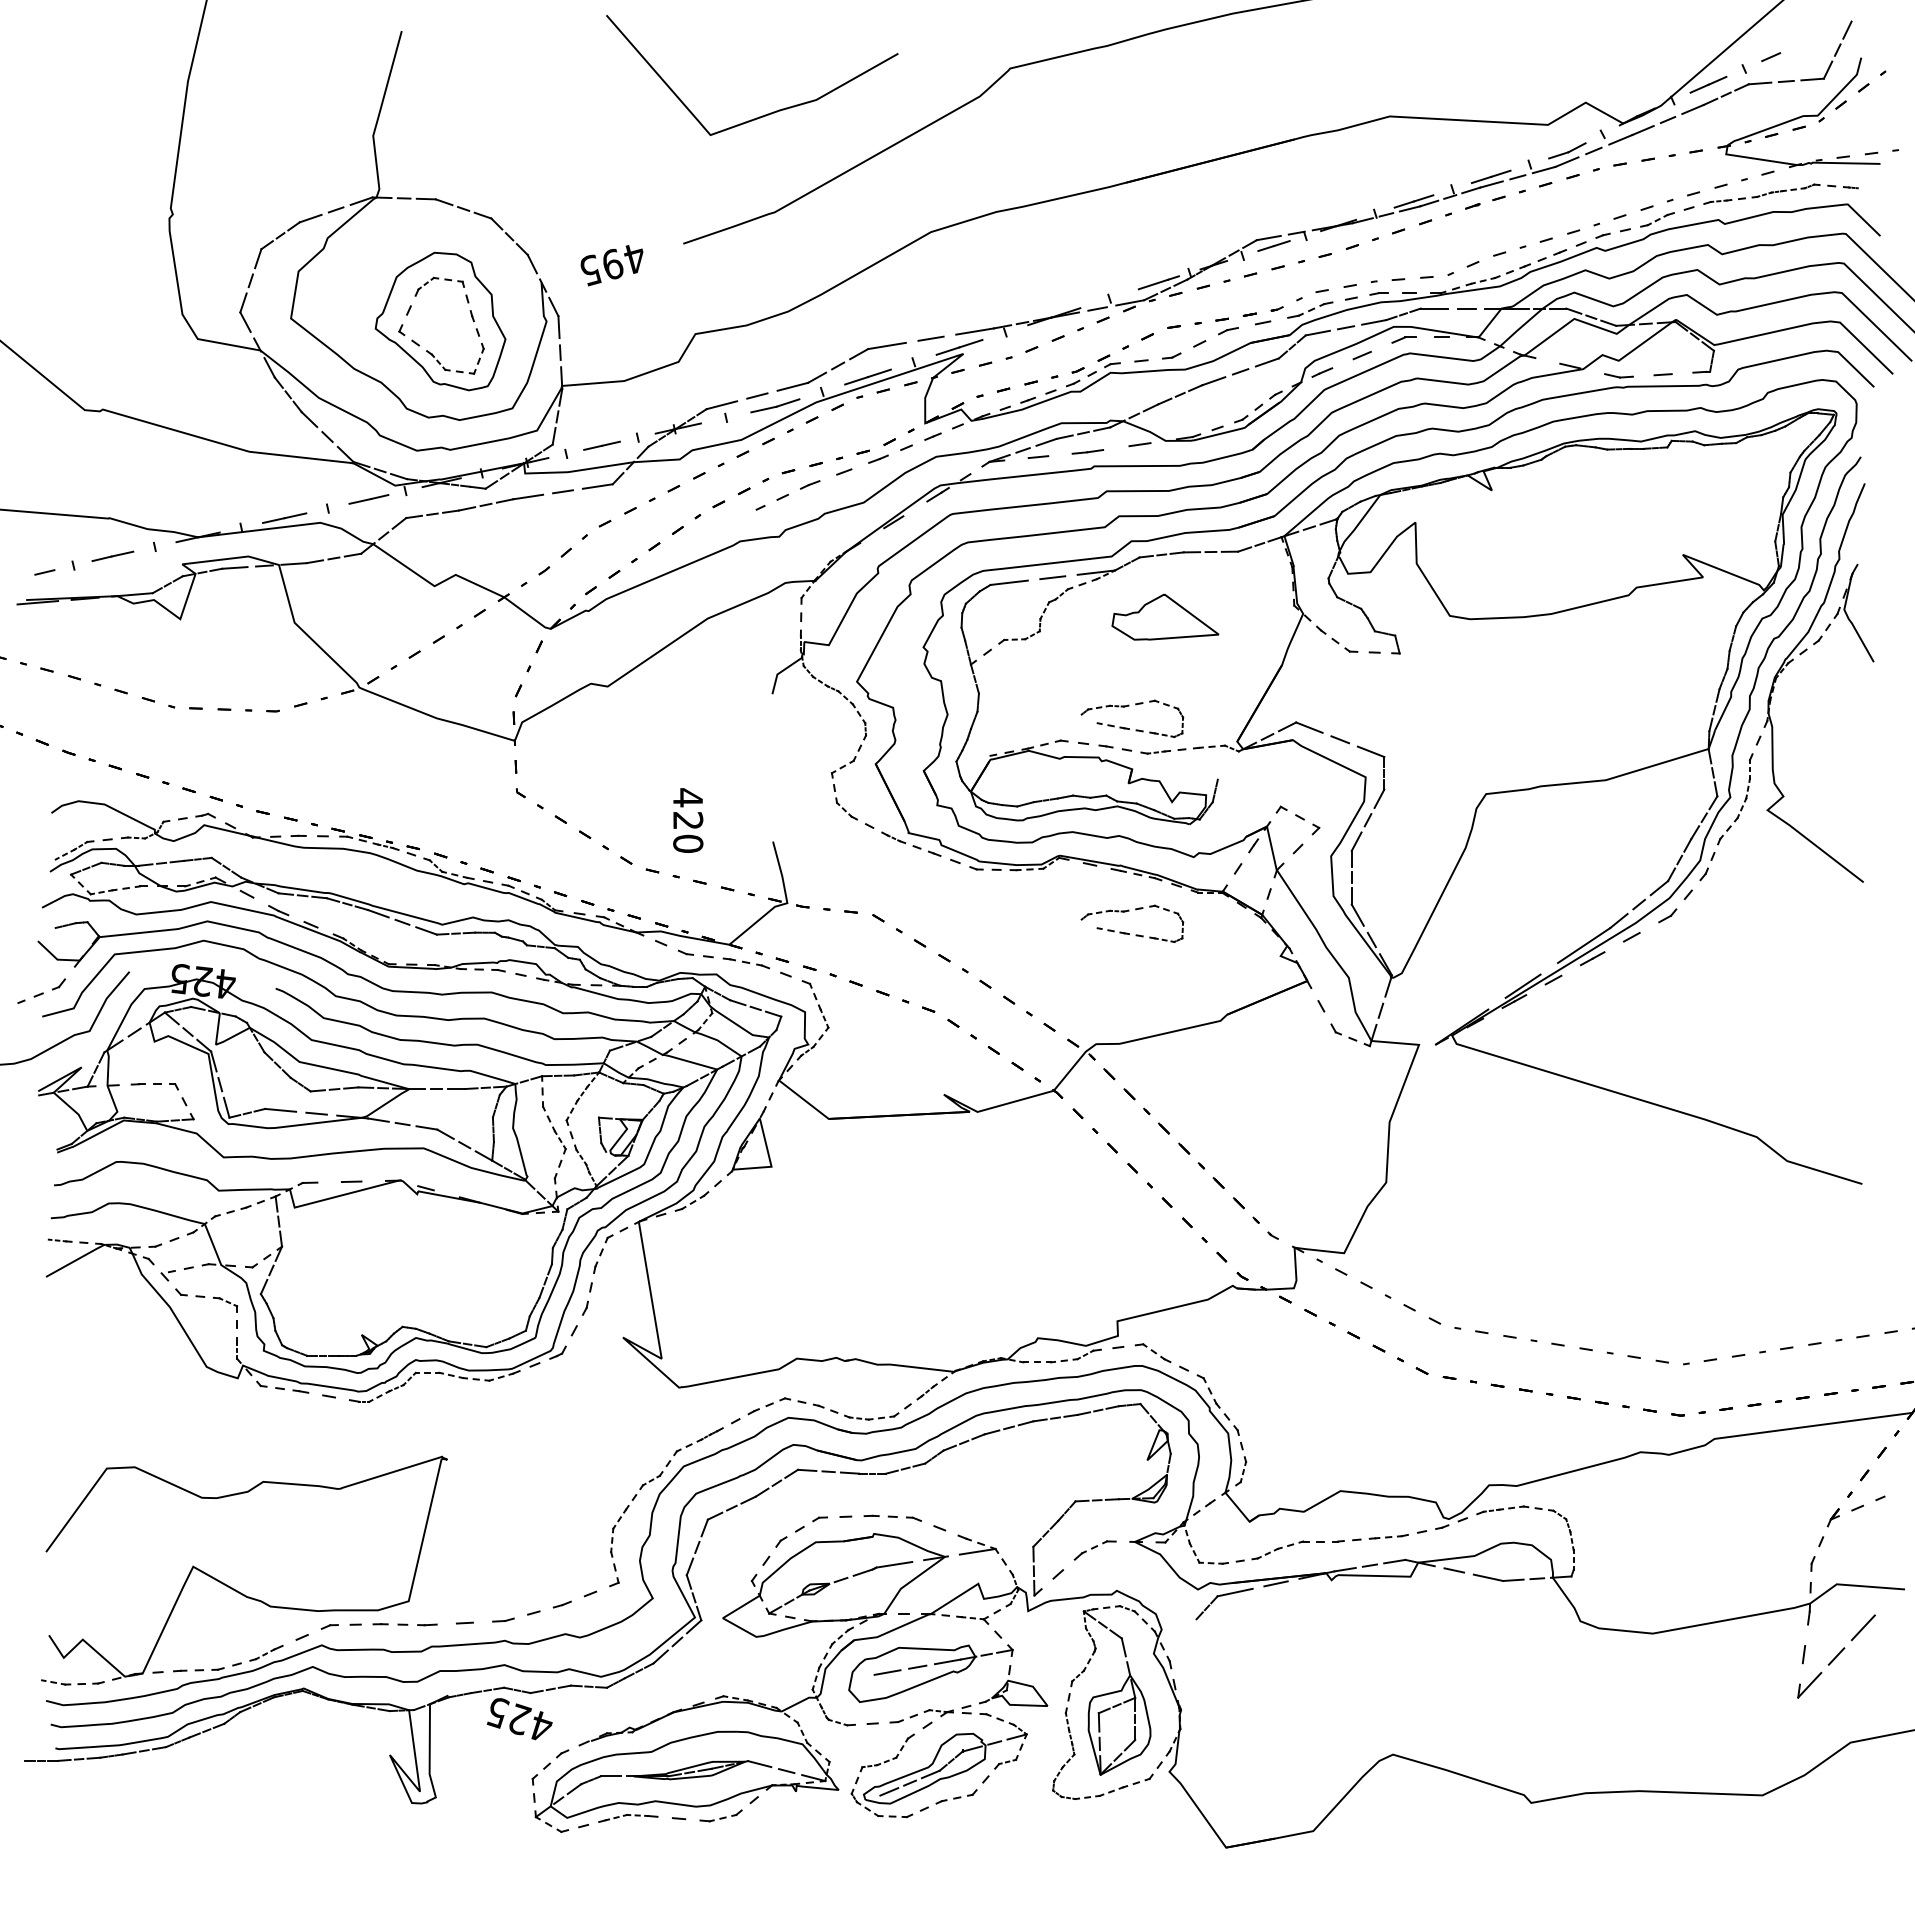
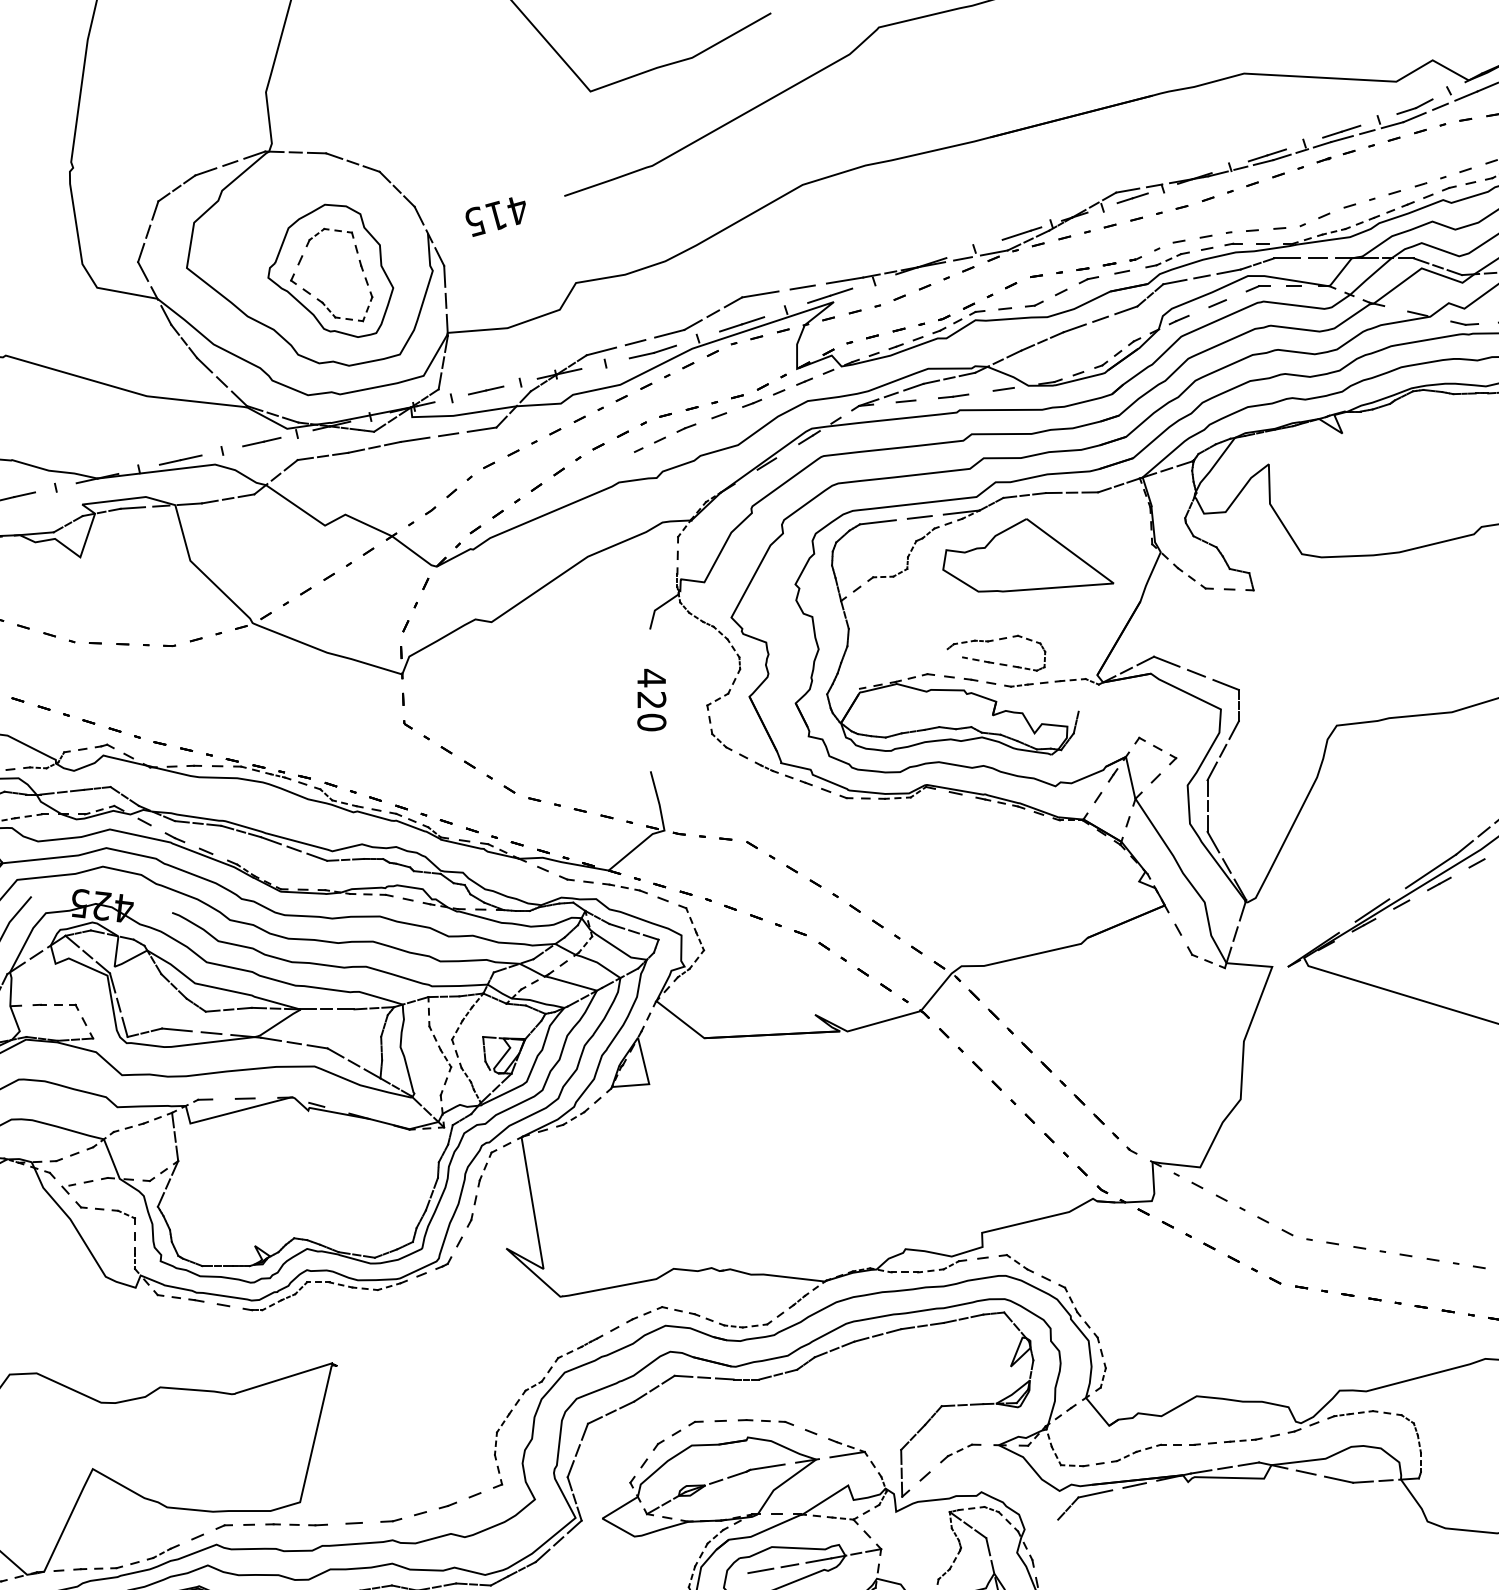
text: (612, 263) -> (496, 215), 495 -> 415
part: (1165, 616) -> (1028, 554), size x1.67
text: (688, 820) -> (652, 700), moved
part: (1127, 932) -> (991, 858), removed

